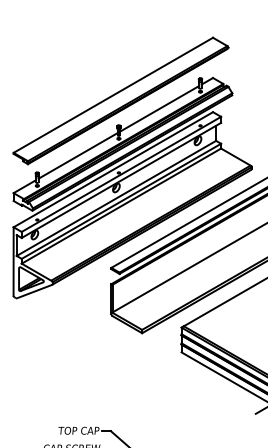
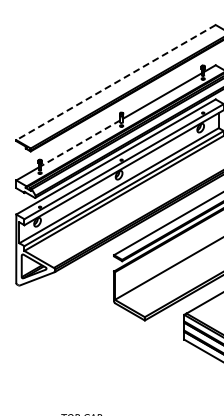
line: (112, 95) -> (115, 82), solid -> dashed
line: (78, 155) -> (81, 142), solid -> dashed

